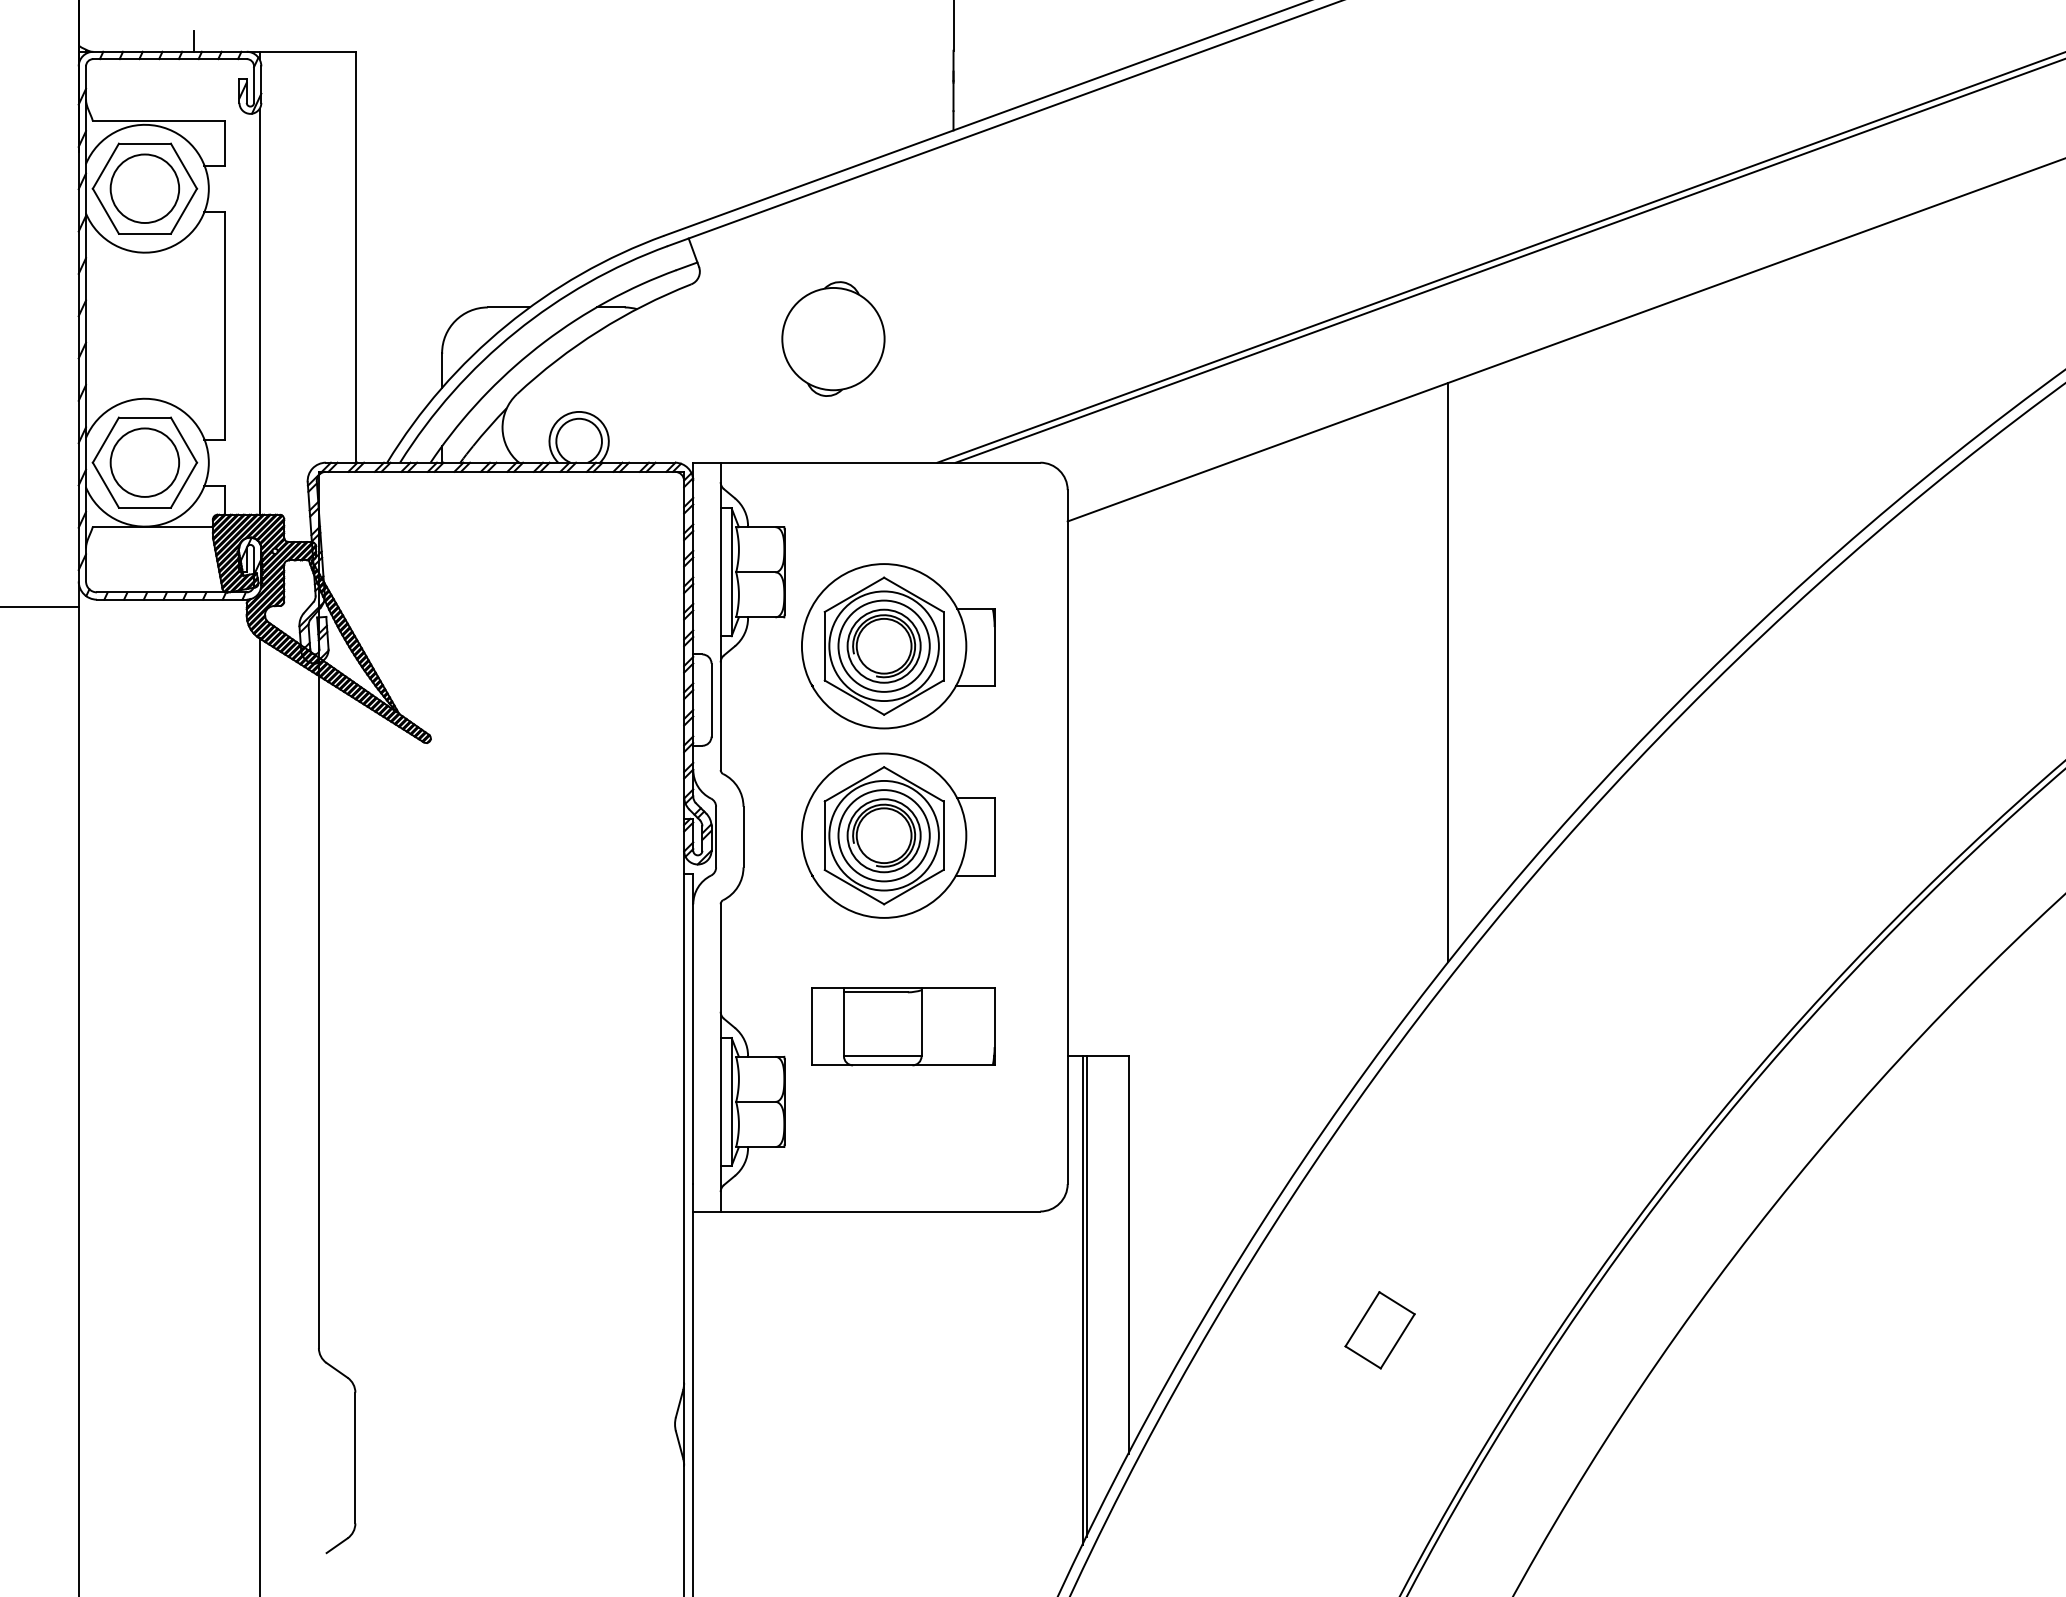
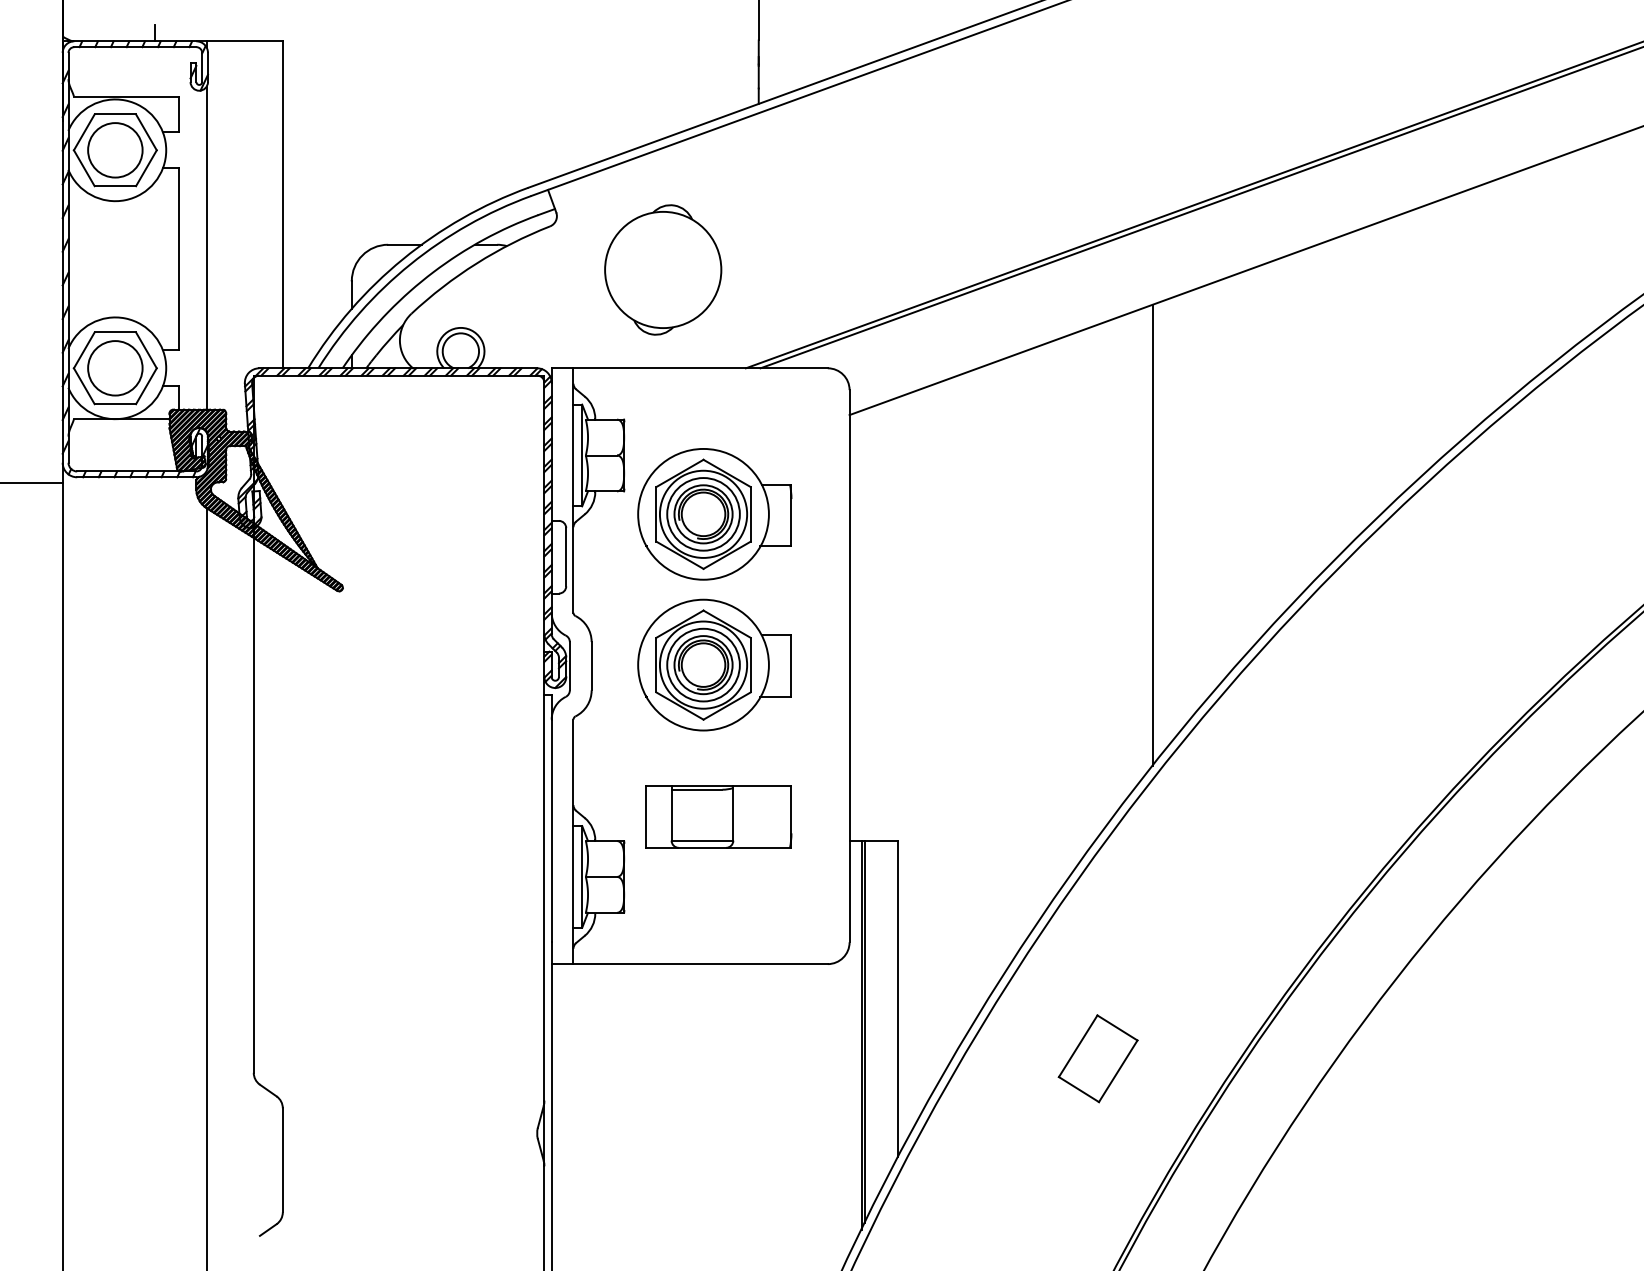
part: (833, 338) -> (663, 269), size x1.43
part: (1379, 1329) -> (1097, 1058), size x1.43

